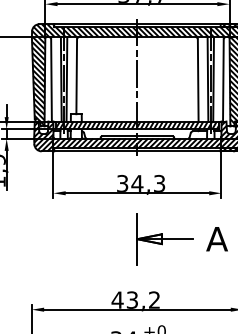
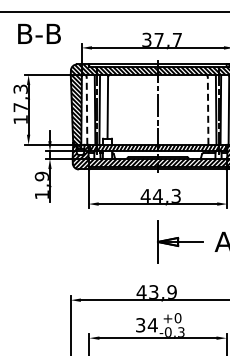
line: (52, 79) -> (87, 110), solid -> dashed
line: (198, 79) -> (208, 110), solid -> dashed
text: (122, 182) -> (145, 195), 34,3 -> 44,3
text: (153, 299) -> (171, 291), 43,2 -> 43,9

